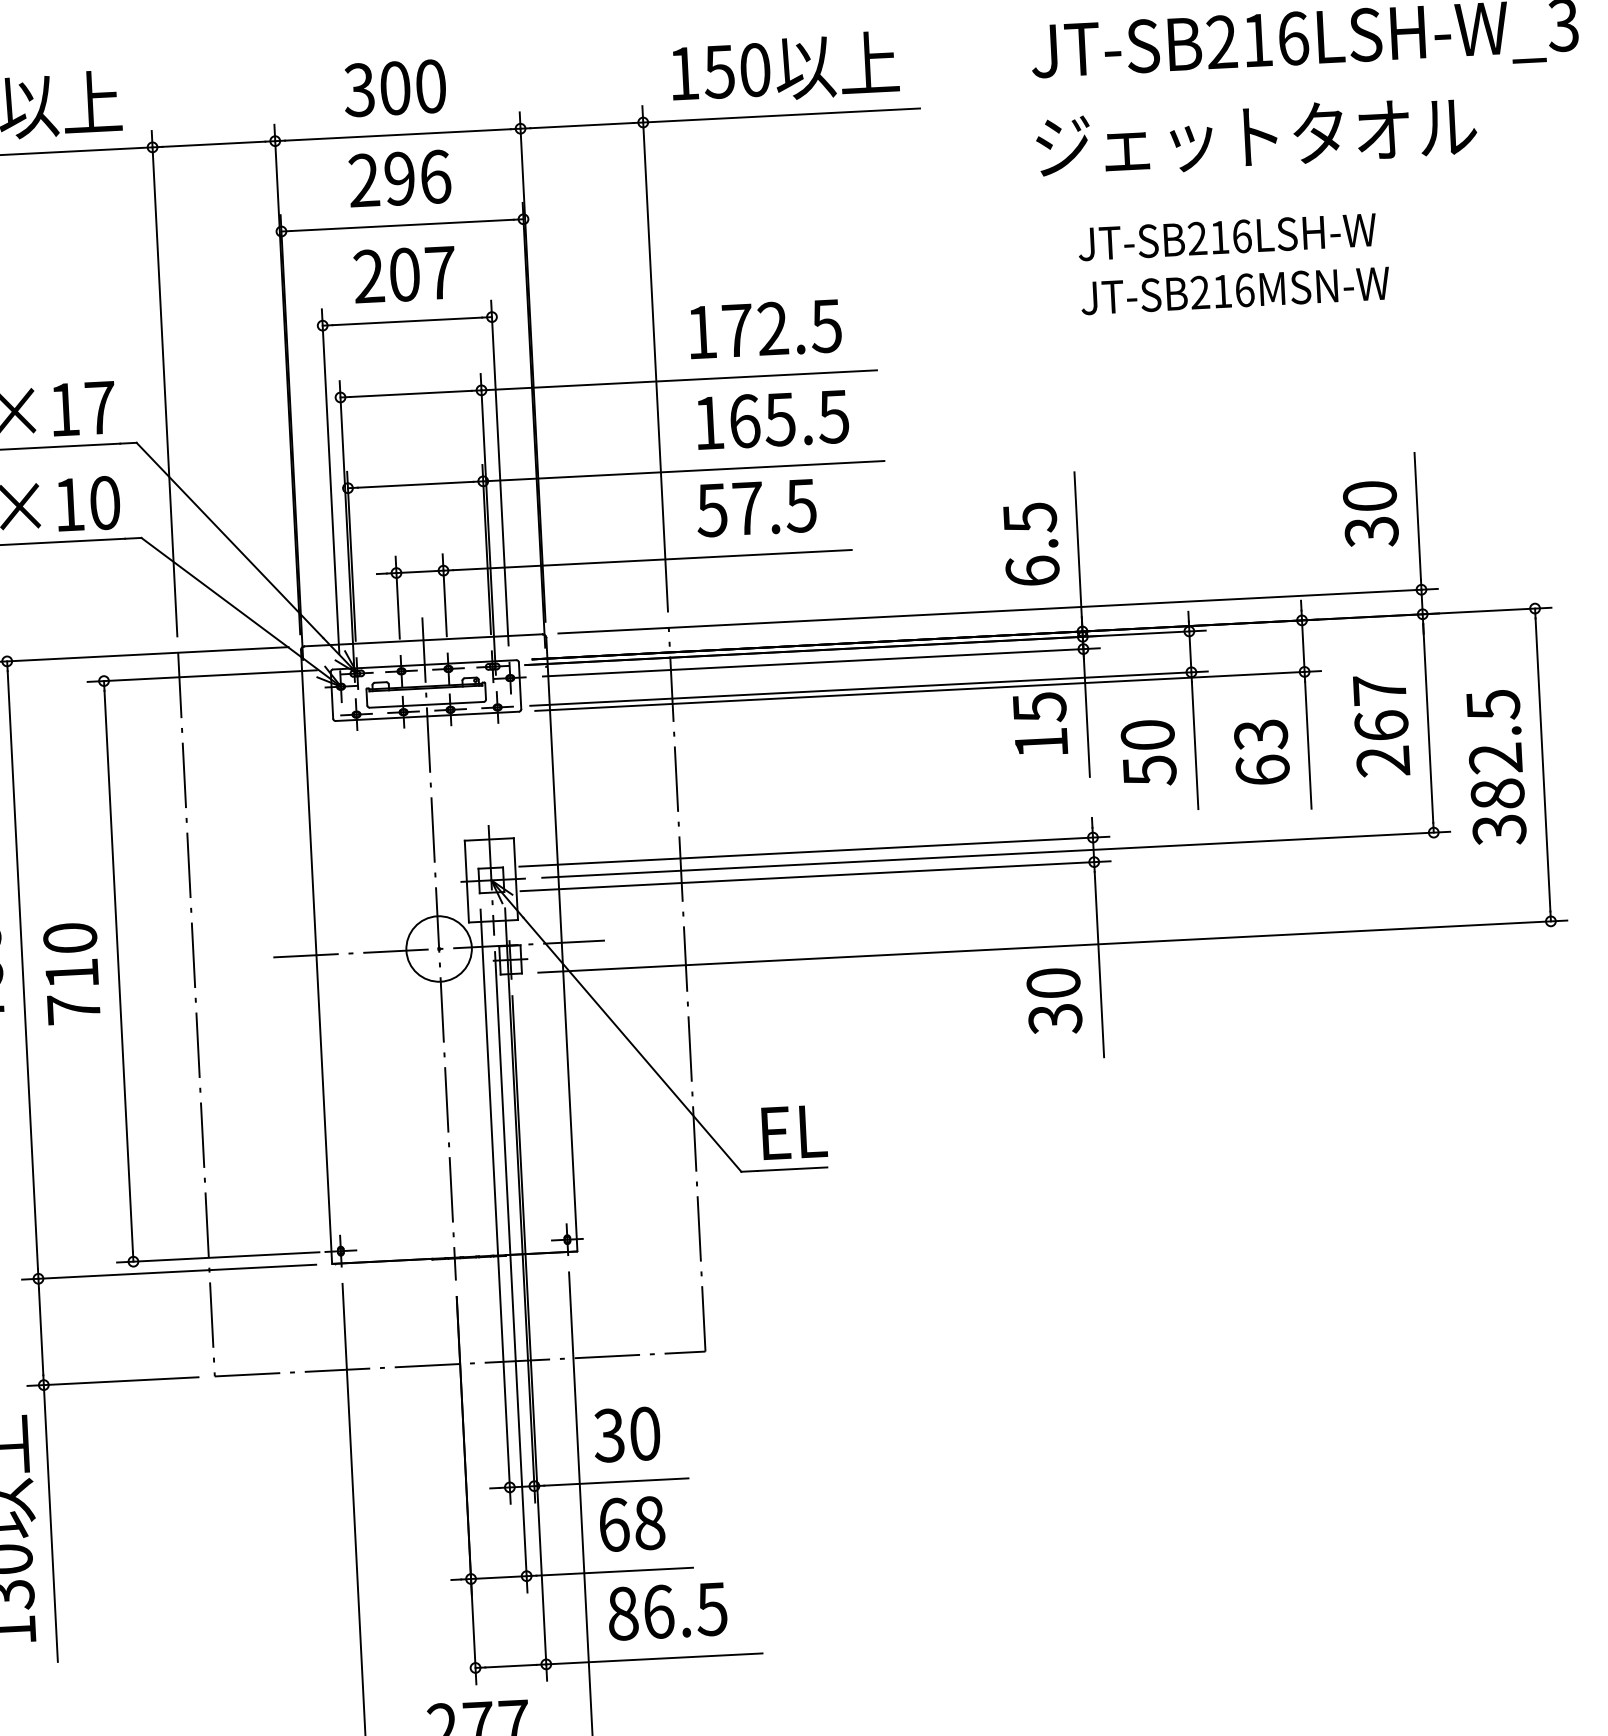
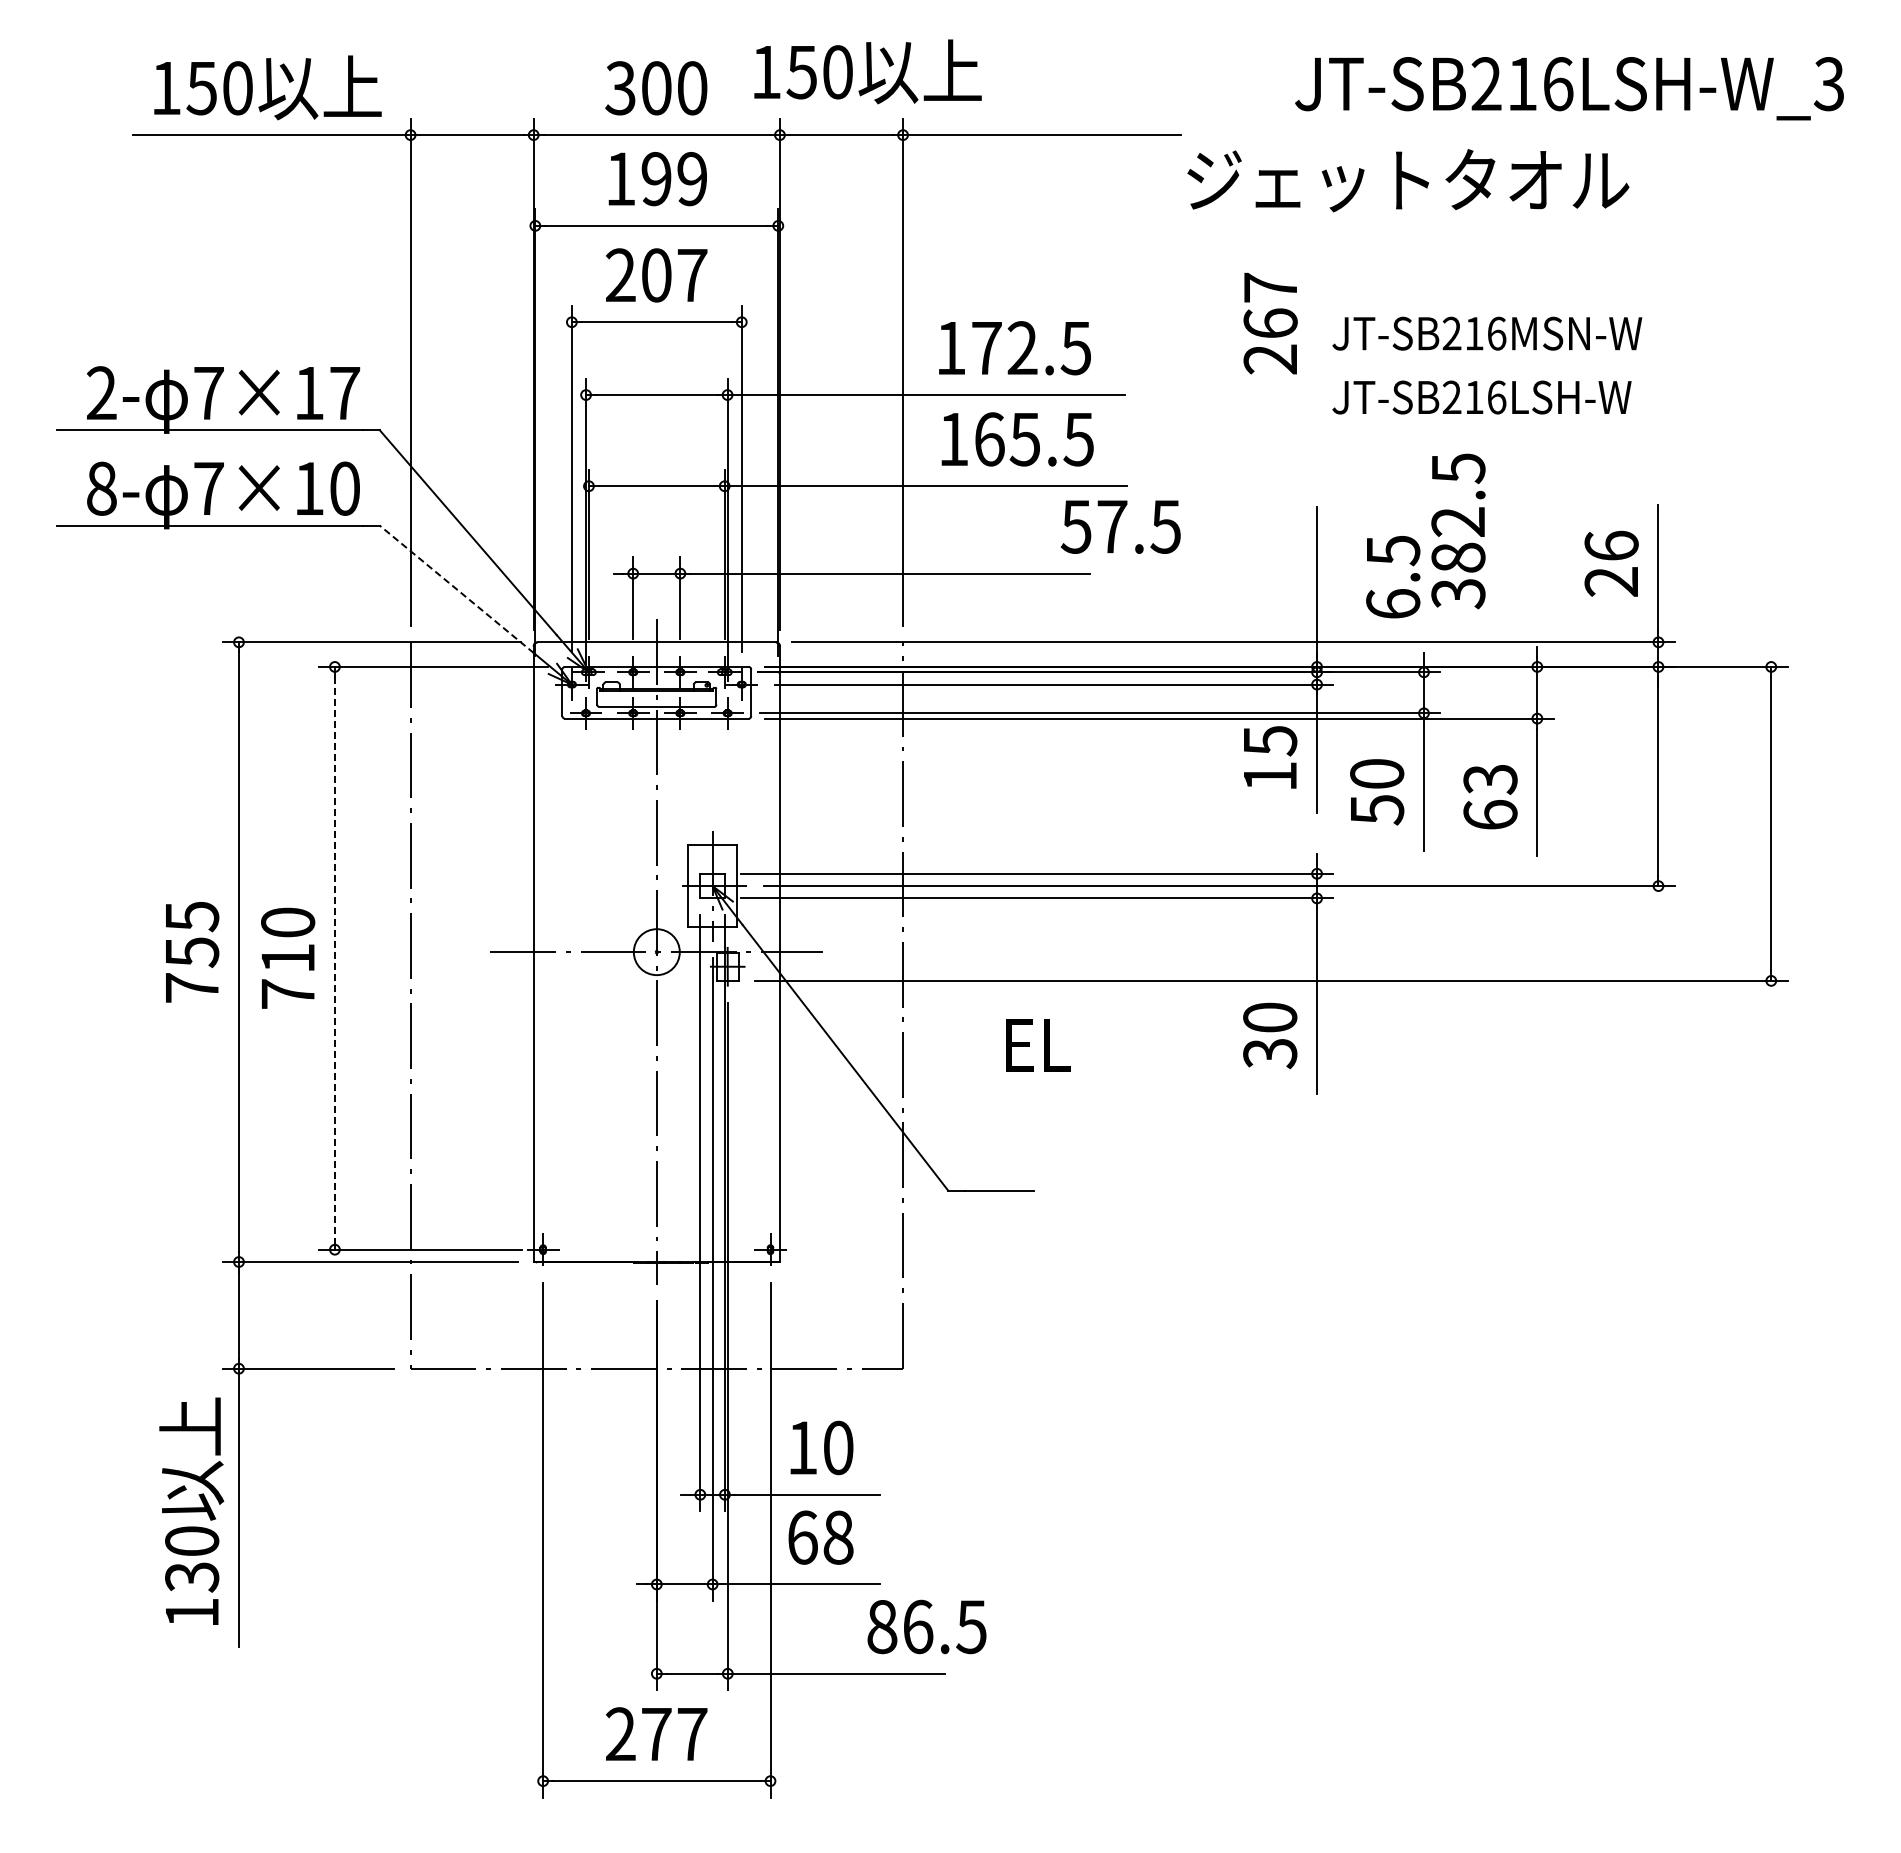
text: (784, 67) -> (867, 71), moved
text: (1256, 136) -> (1408, 180), moved
text: (399, 179) -> (656, 179), 296 -> 199
text: (1226, 237) -> (1481, 397), moved
text: (756, 507) -> (1120, 526), moved
text: (1370, 513) -> (1611, 563), 30 -> 26
text: (1031, 544) -> (1393, 577), moved
line: (221, 597) -> (456, 589), solid -> dashed
text: (1381, 725) -> (1270, 323), moved
text: (1496, 767) -> (1458, 531), moved
circle: (438, 949) -> (656, 952), size x0.7
line: (118, 971) -> (334, 958), solid -> dashed
text: (794, 1132) -> (1038, 1045), moved
text: (609, 1435) -> (802, 1447), 30 -> 10
text: (667, 1611) -> (926, 1626), moved

